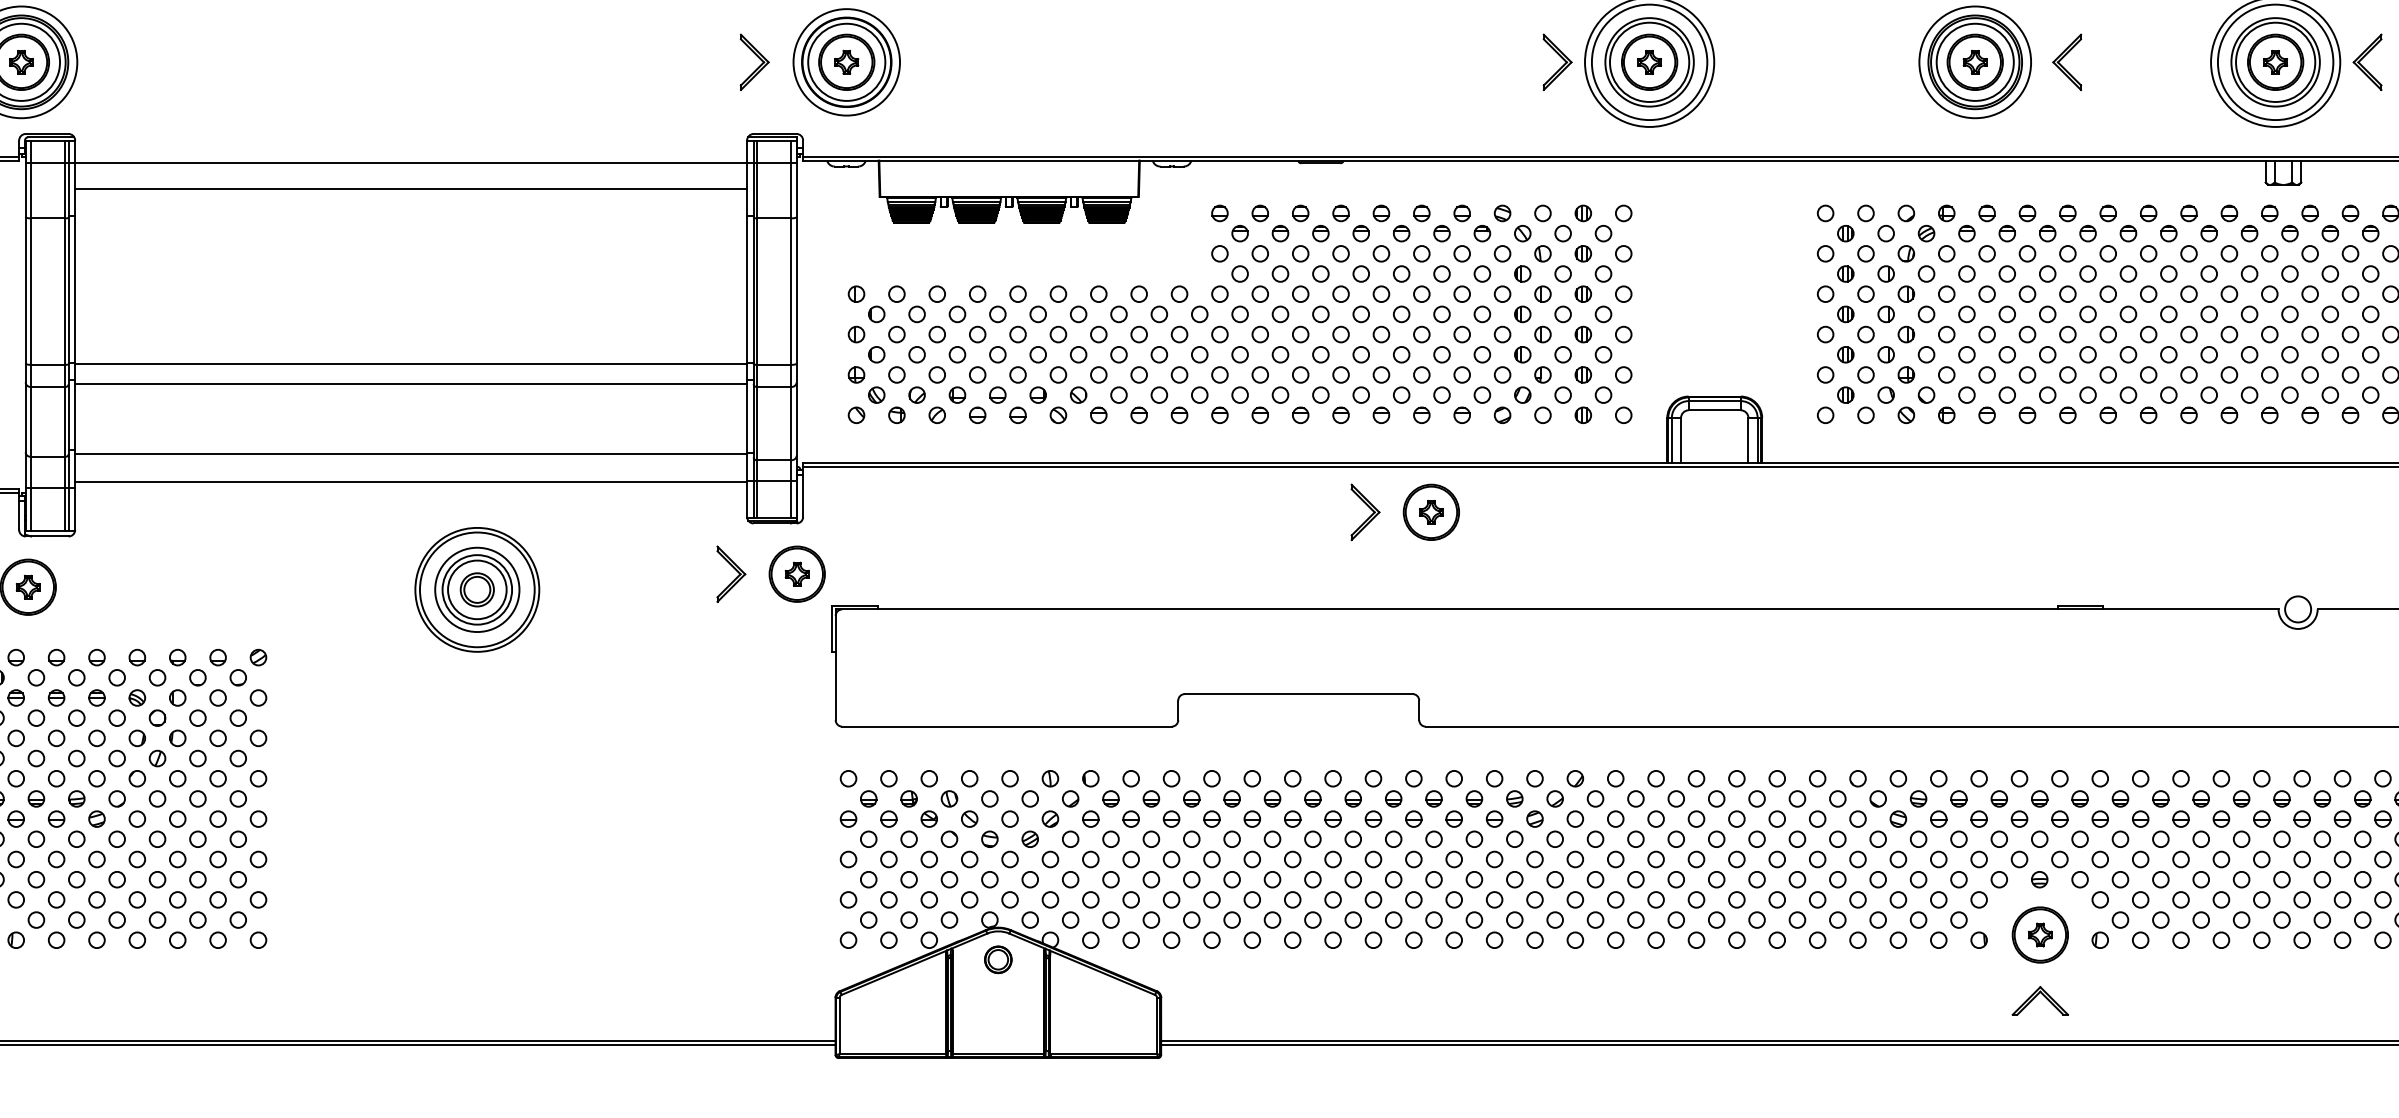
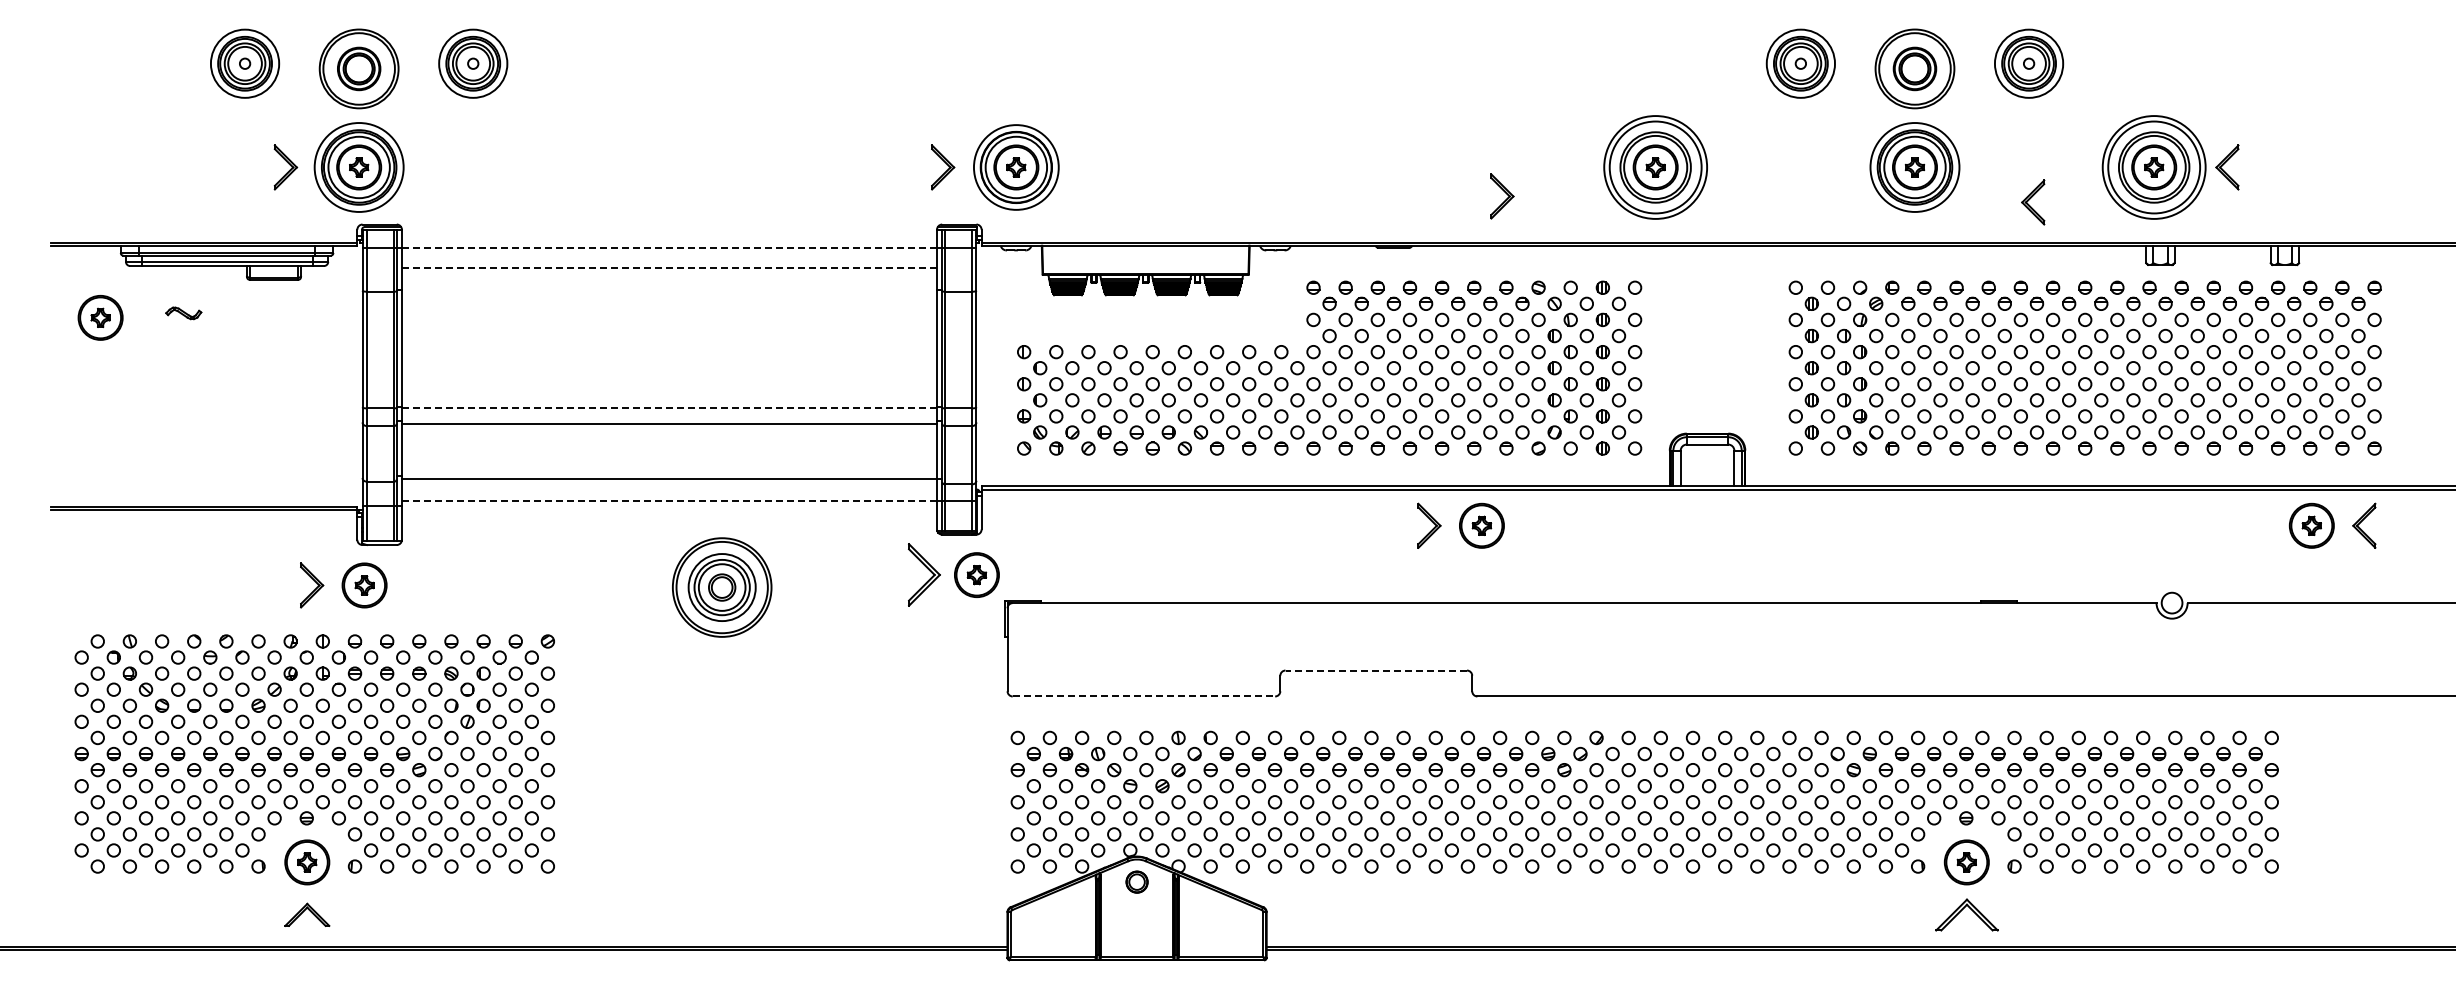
part: (1557, 62) -> (1502, 196), moved
part: (2067, 62) -> (2033, 202), moved
line: (411, 162) -> (669, 247), solid -> dashed
line: (411, 189) -> (669, 268), solid -> dashed
line: (411, 363) -> (669, 407), solid -> dashed
line: (411, 481) -> (669, 501), solid -> dashed
part: (731, 574) -> (924, 575), size x1.4
line: (1299, 694) -> (1376, 670), solid -> dashed
line: (1007, 726) -> (1144, 696), solid -> dashed
part: (2039, 1000) -> (1966, 914), size x1.4

